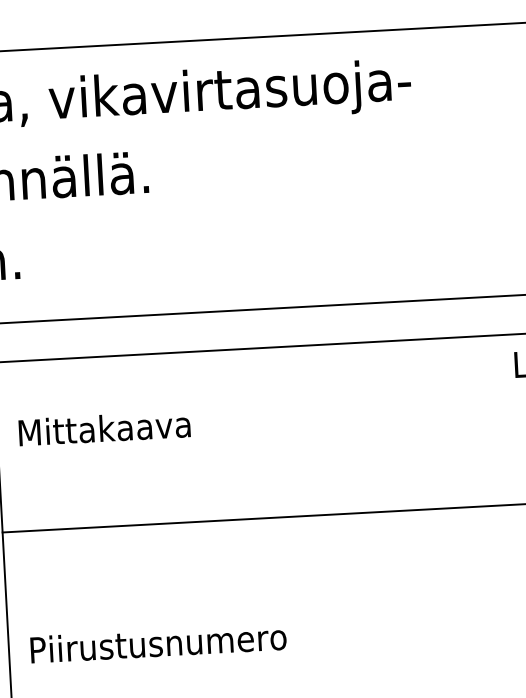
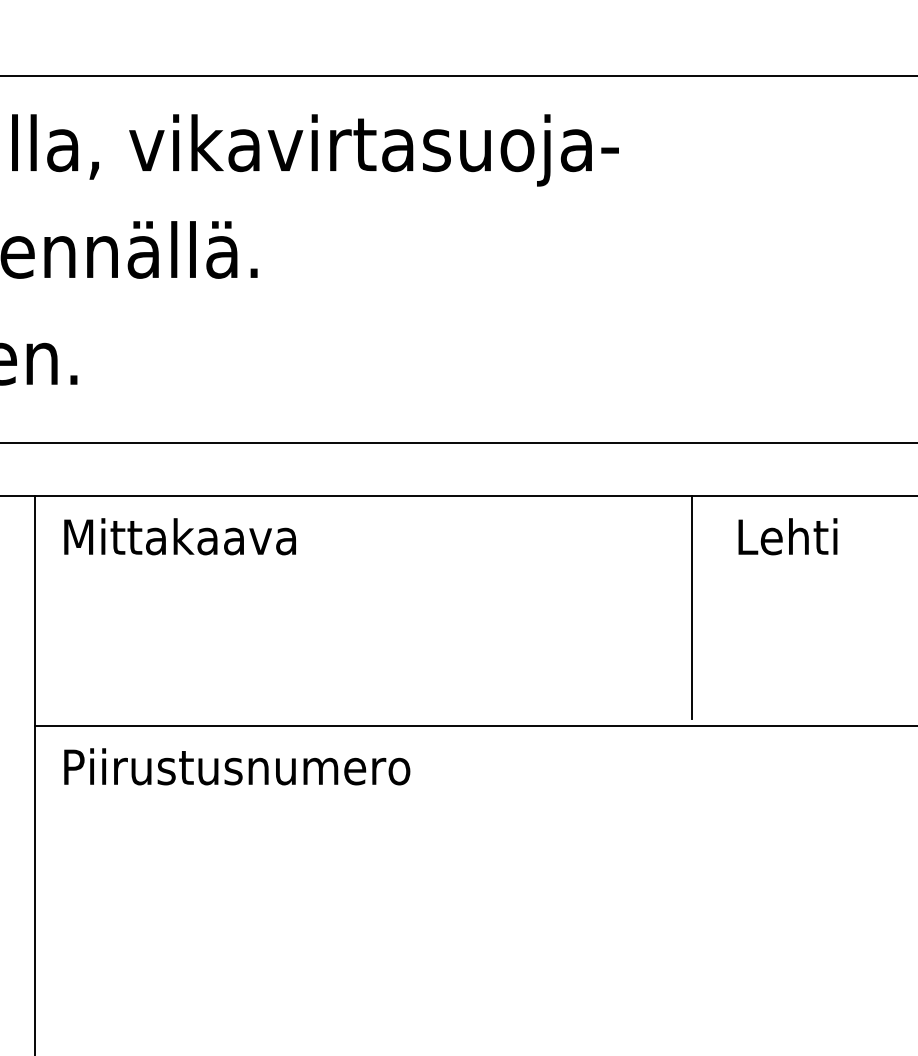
line: (483, 418) -> (692, 607), added
text: (104, 428) -> (179, 536), moved
text: (158, 643) -> (237, 766), moved

